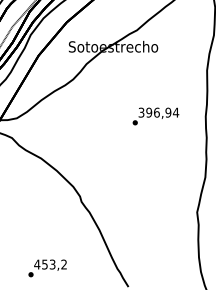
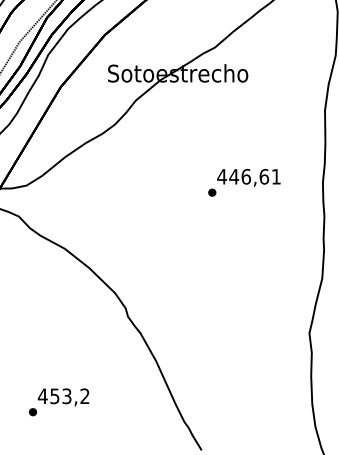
text: (158, 112) -> (248, 176), 396,94 -> 446,61
text: (47, 268) -> (58, 402), moved

